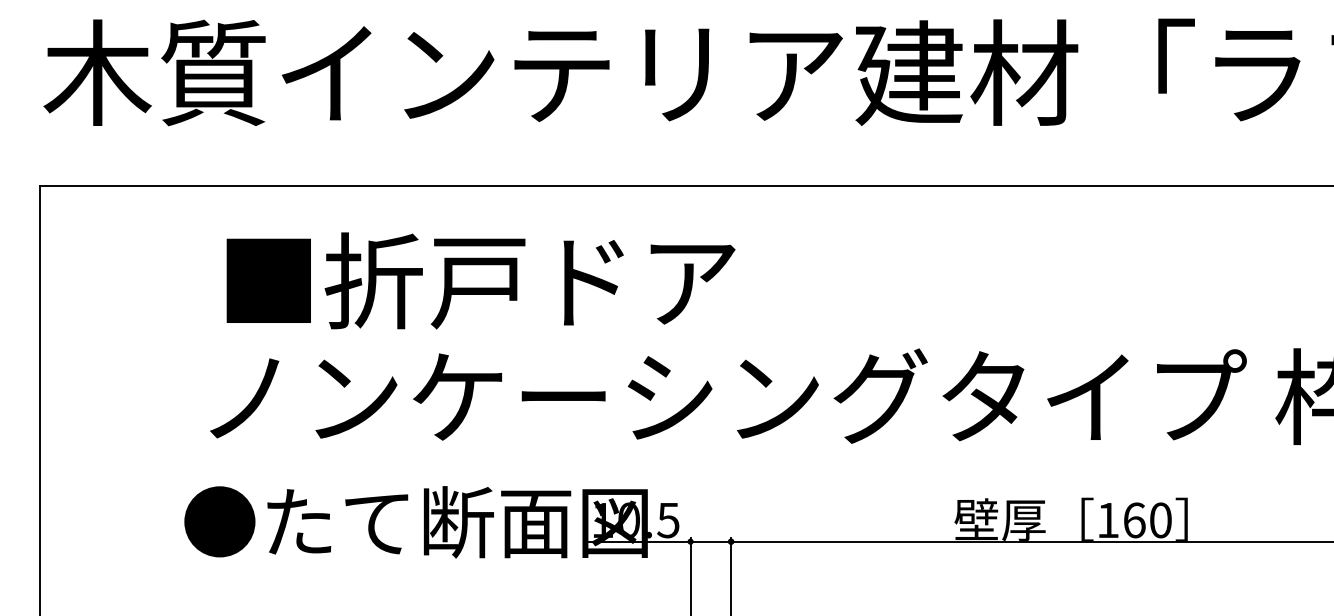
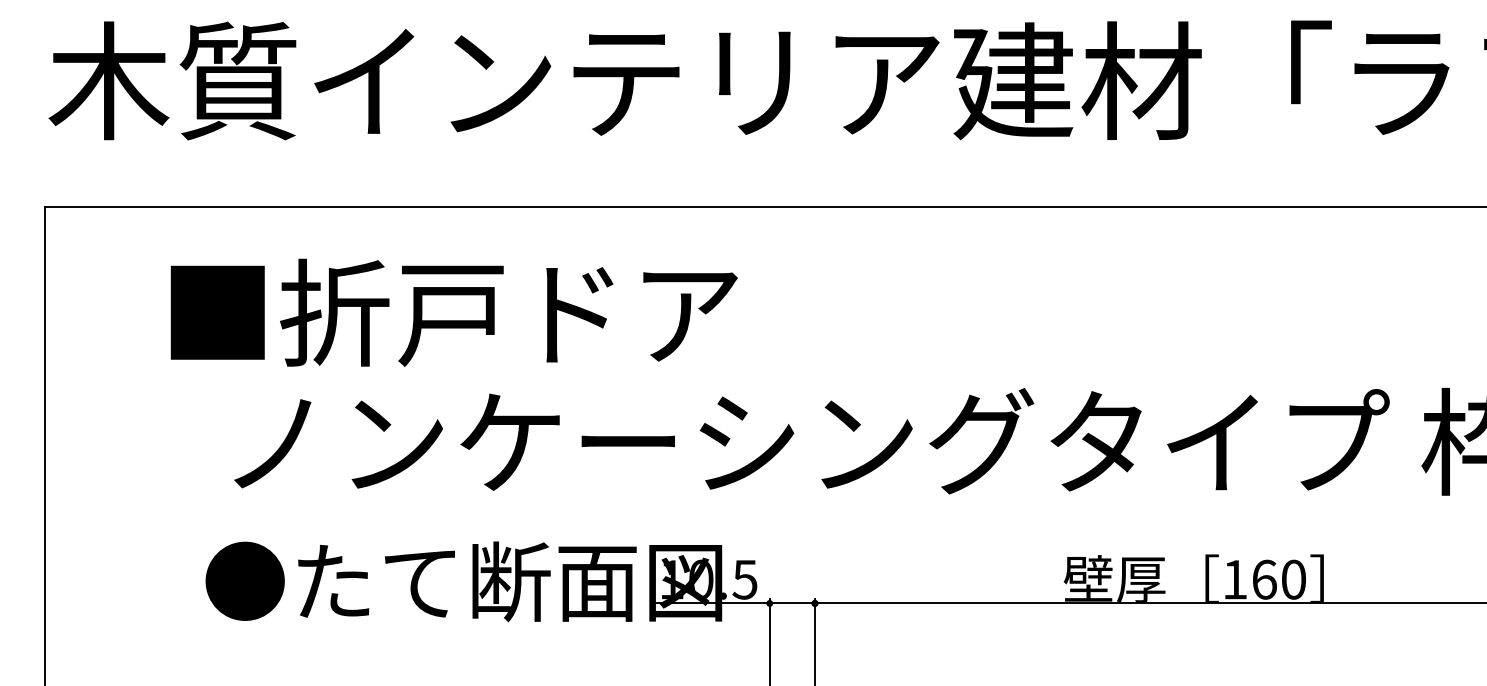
text: (480, 280) -> (453, 312), moved

